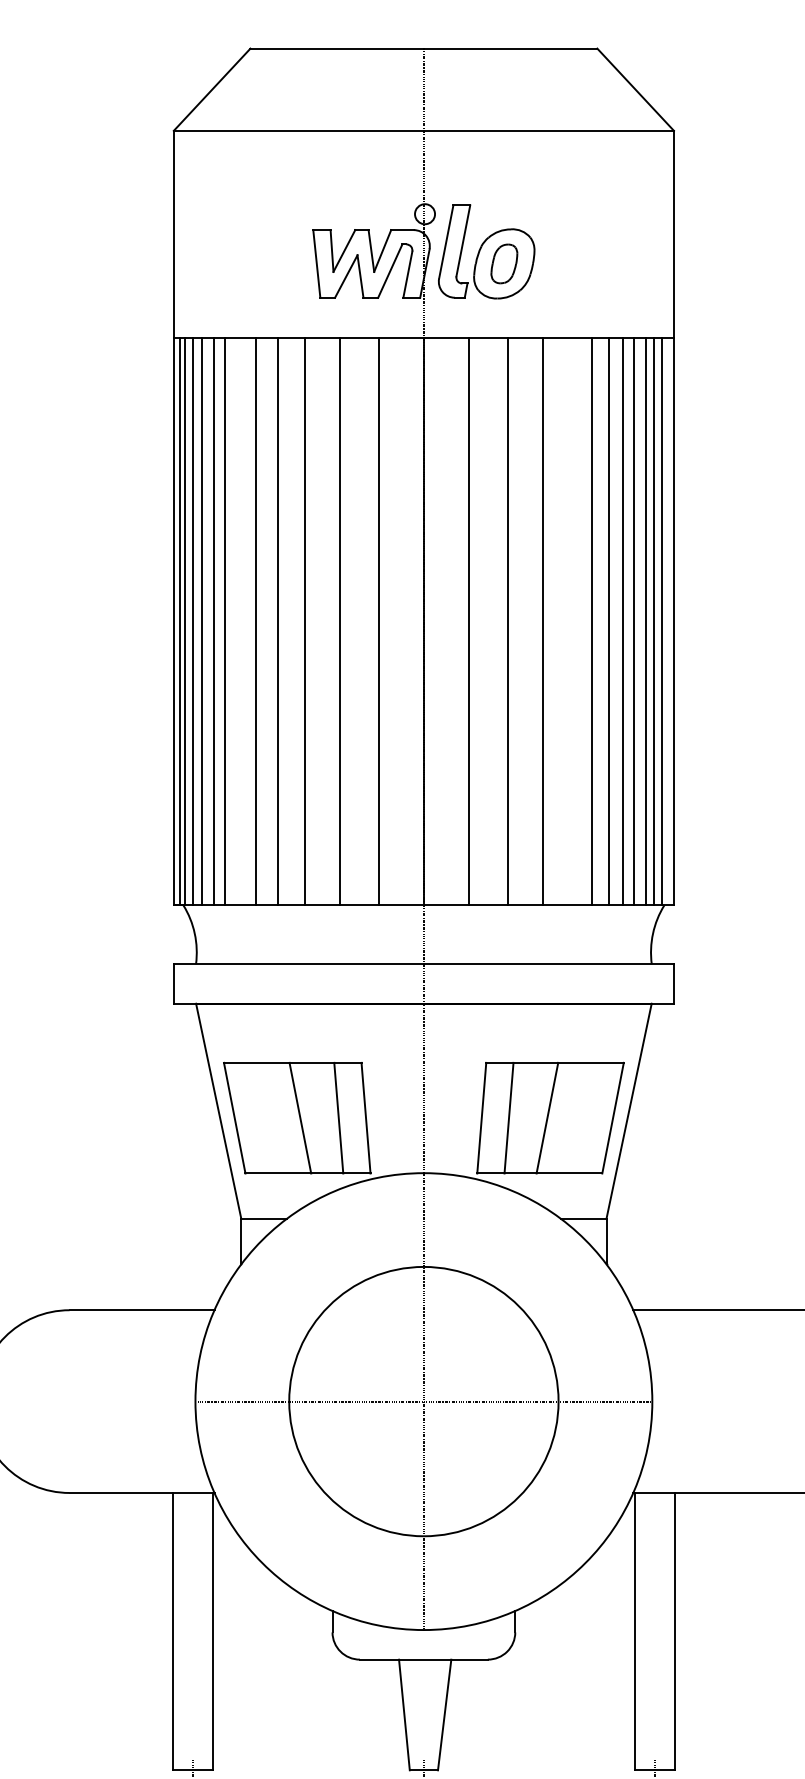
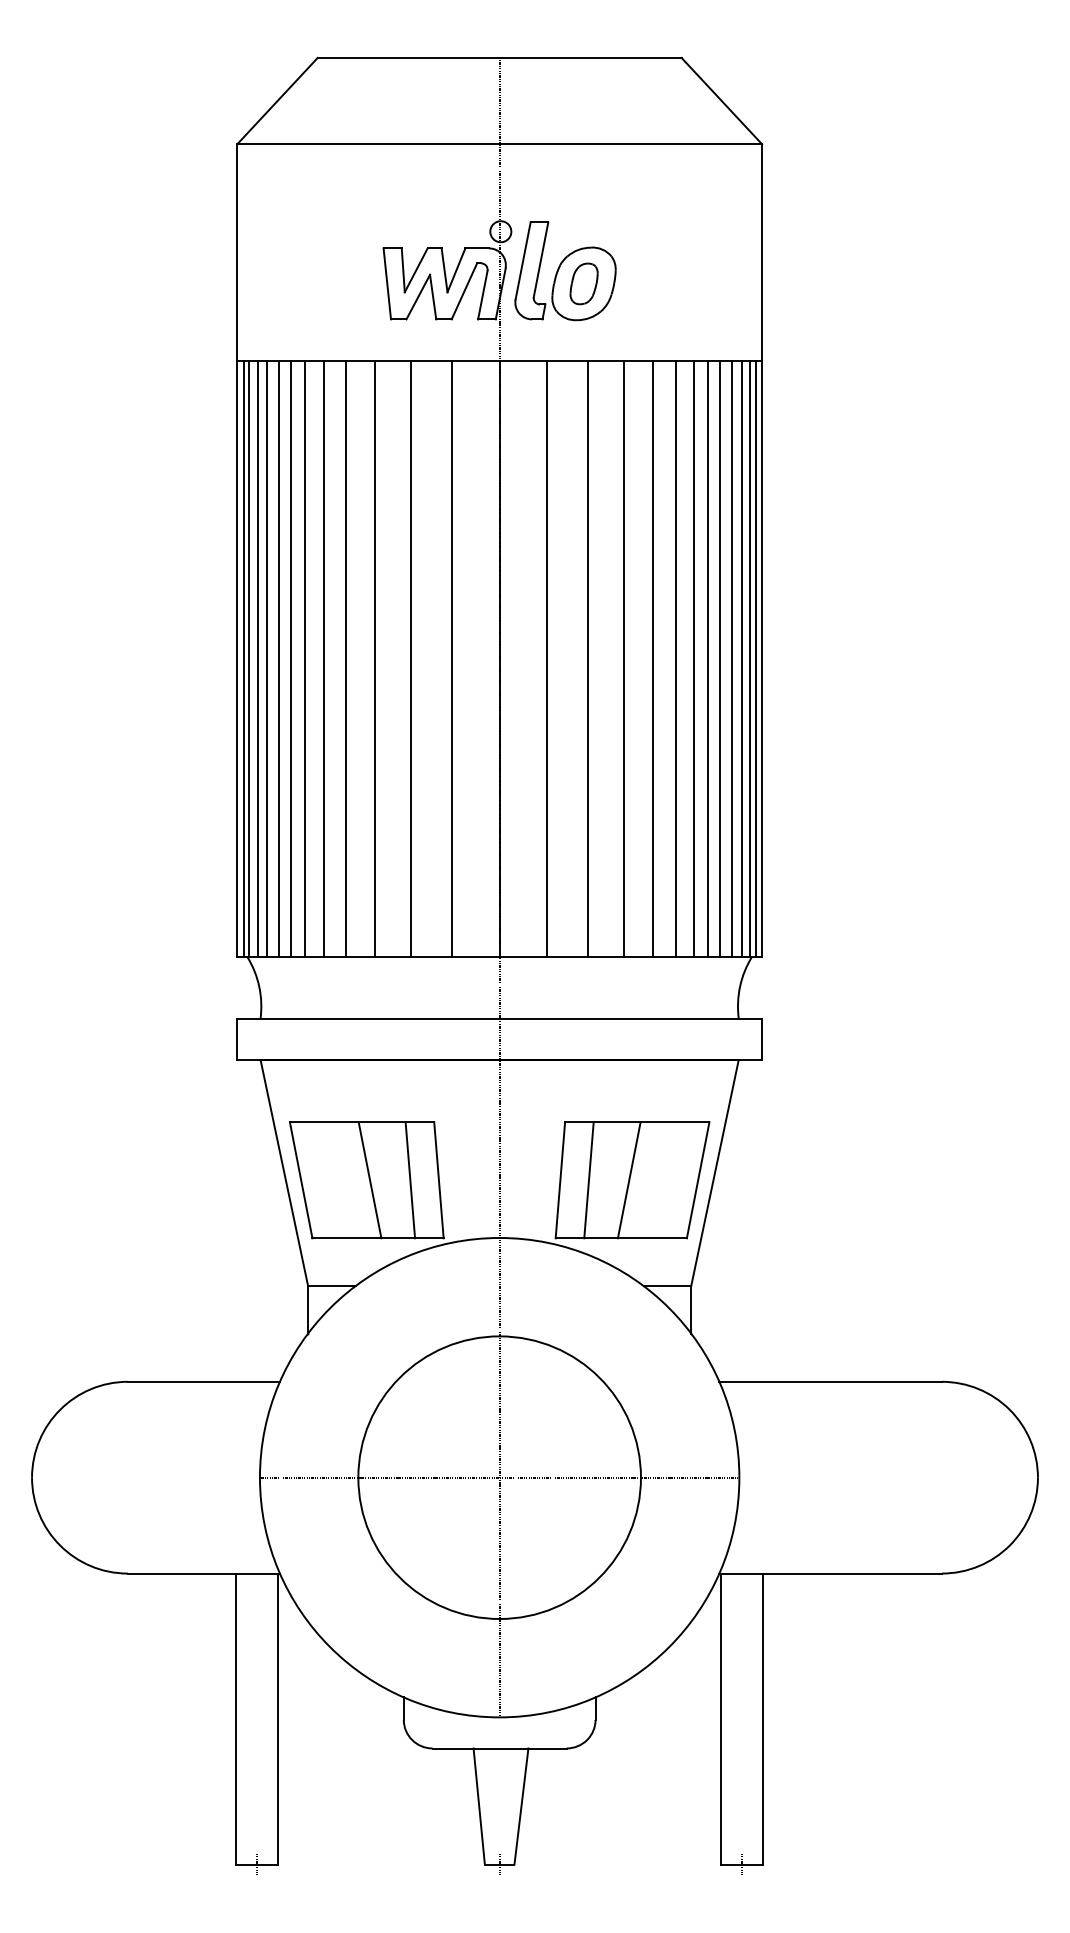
line: (238, 621) -> (305, 659), added
line: (570, 621) -> (653, 659), added
line: (667, 621) -> (755, 659), added

